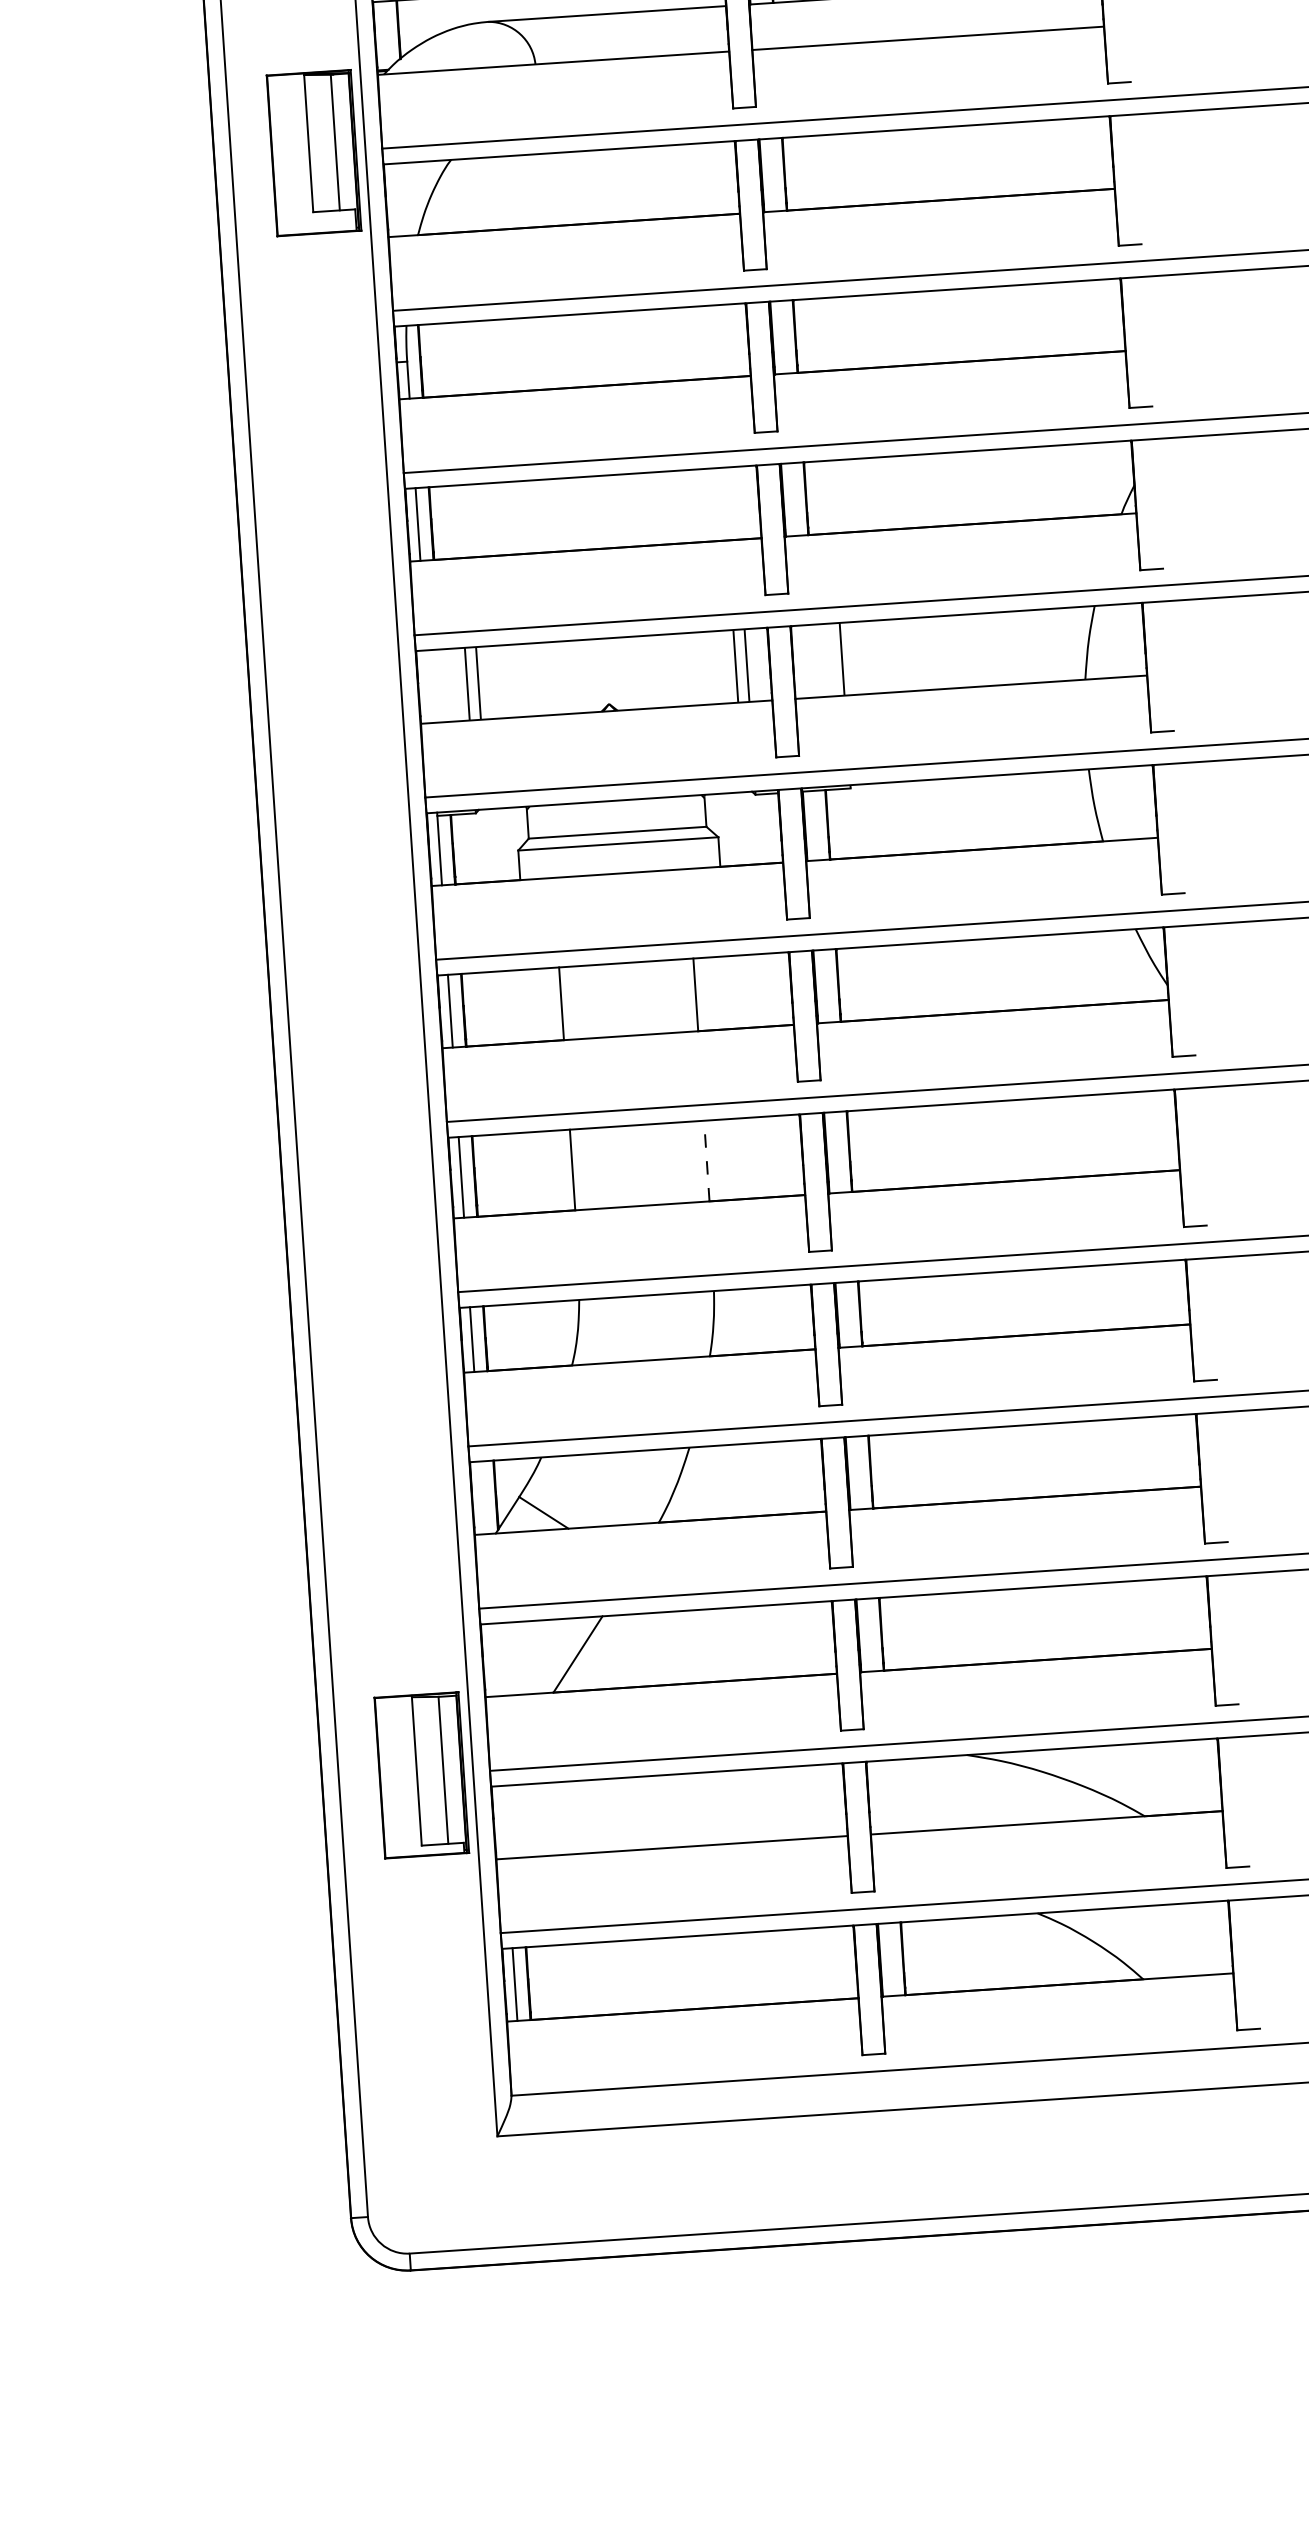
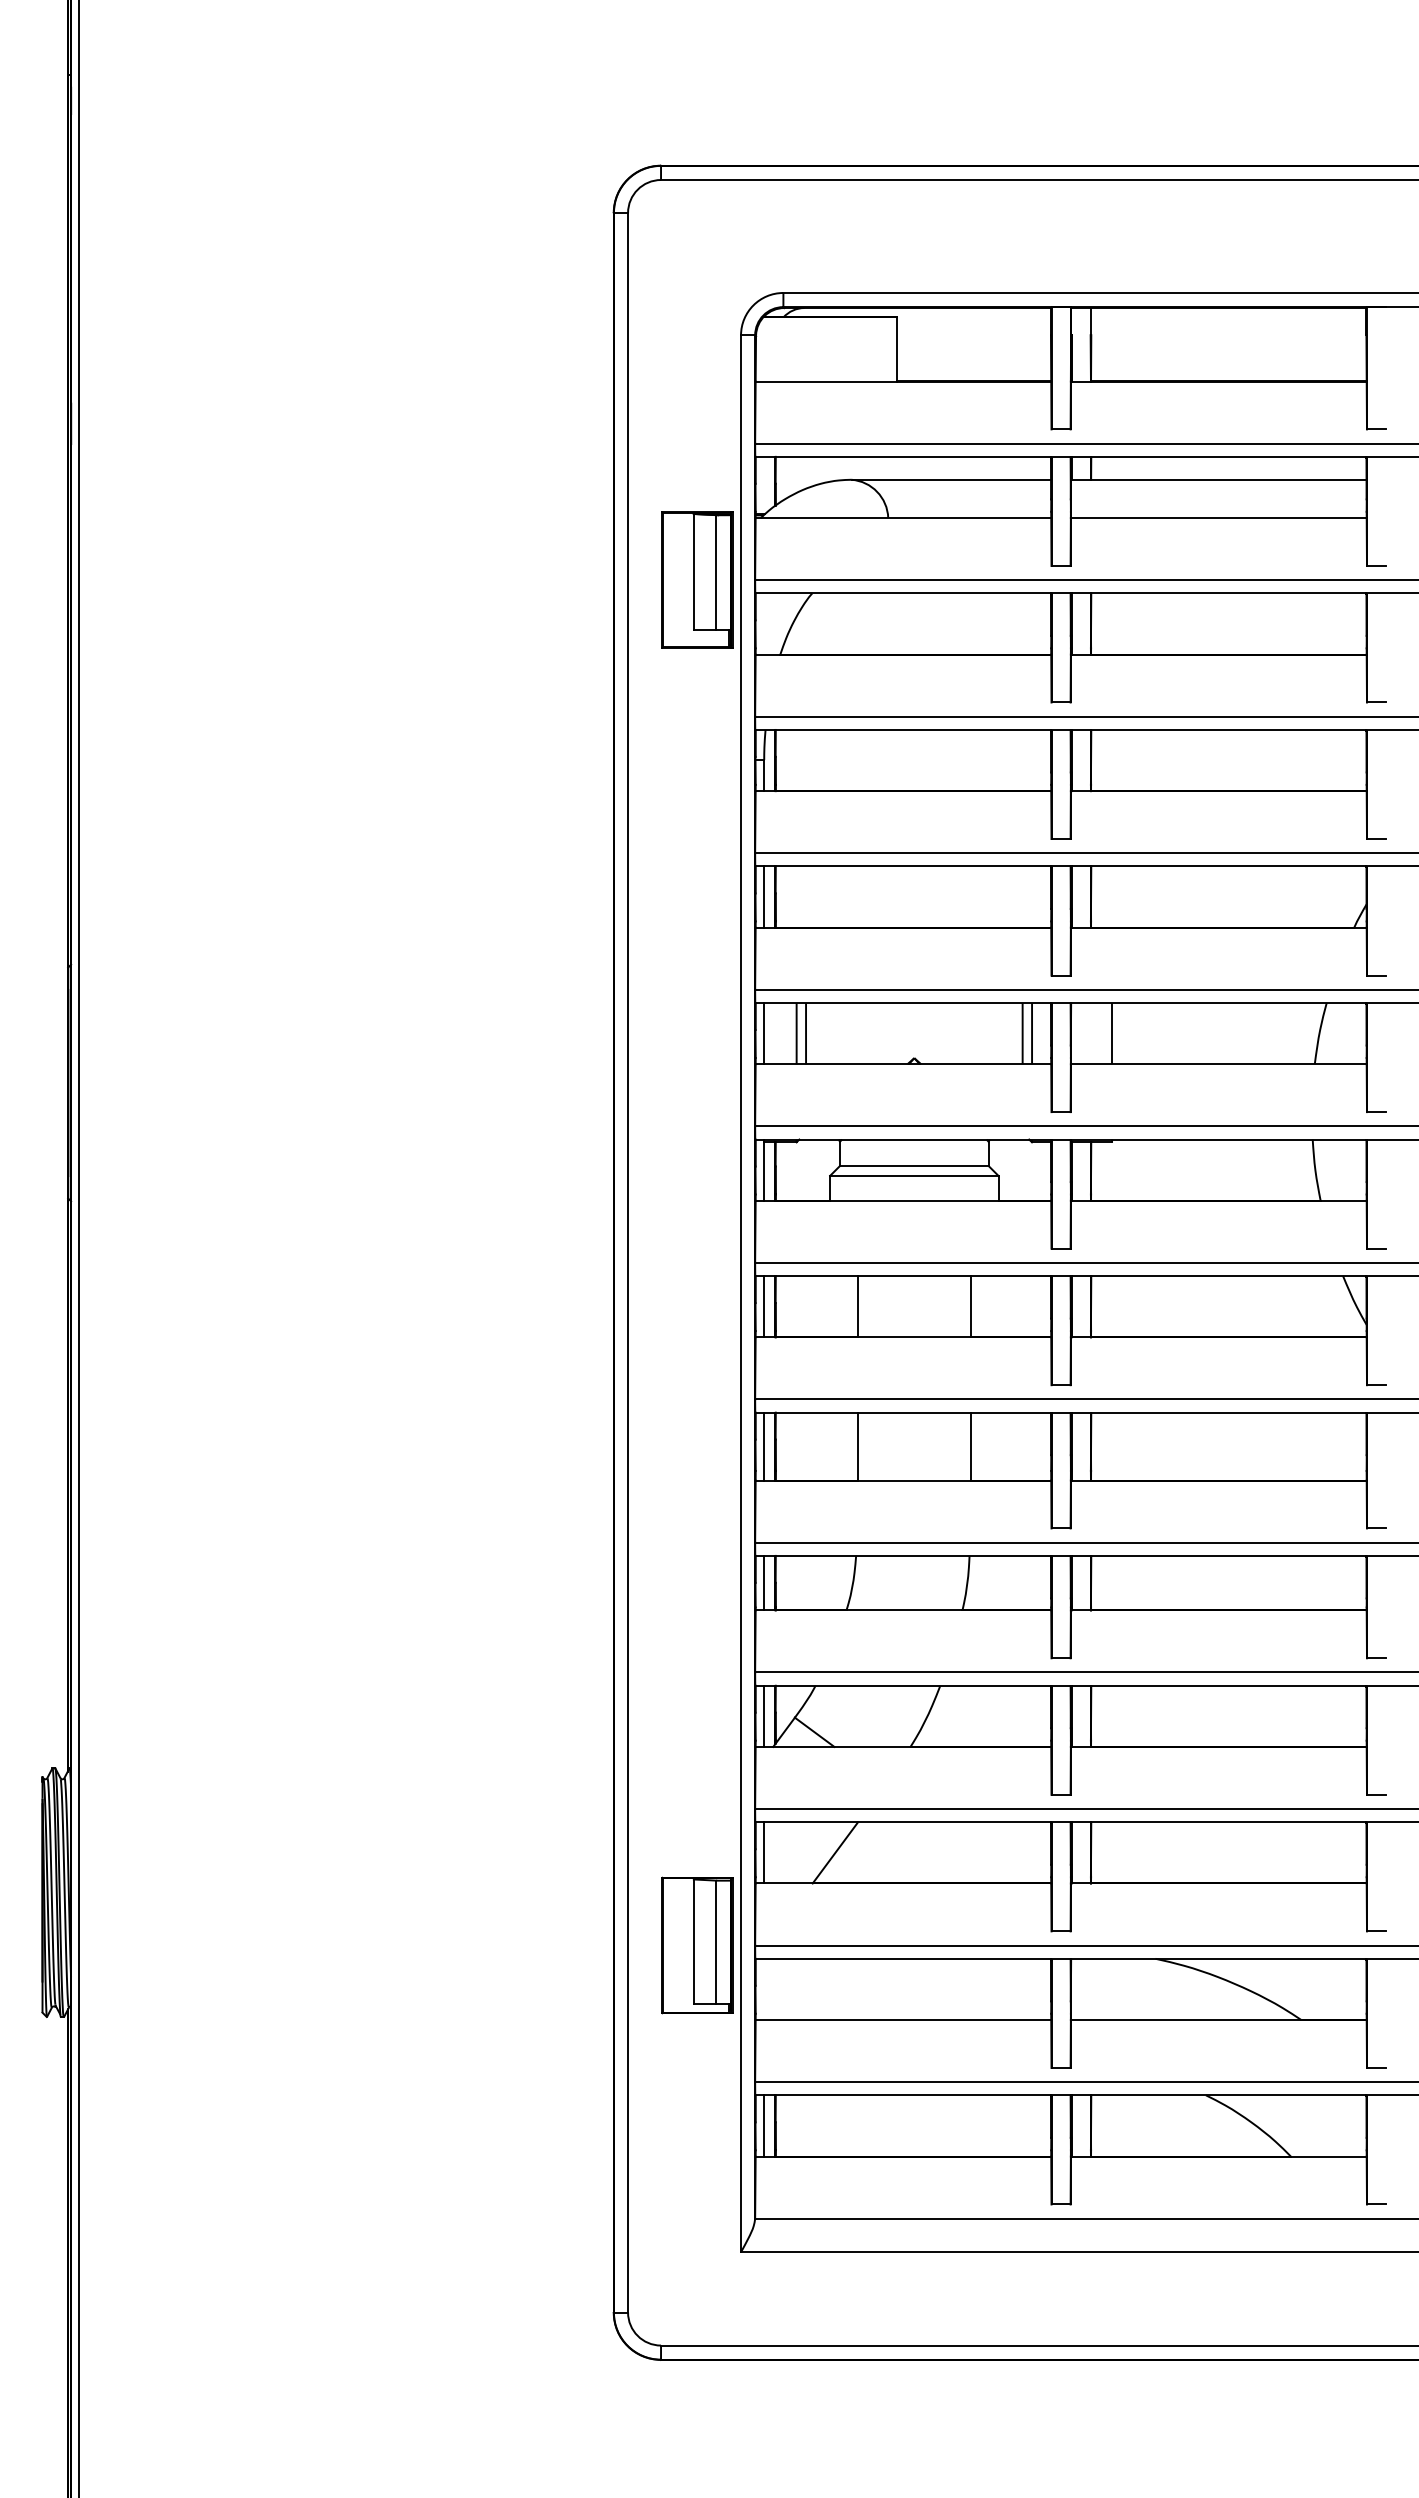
line: (429, 686) -> (764, 1033), added
line: (706, 1160) -> (970, 1446), dashed -> solid
line: (482, 1496) -> (764, 1715), added
line: (493, 1659) -> (764, 1852), added

